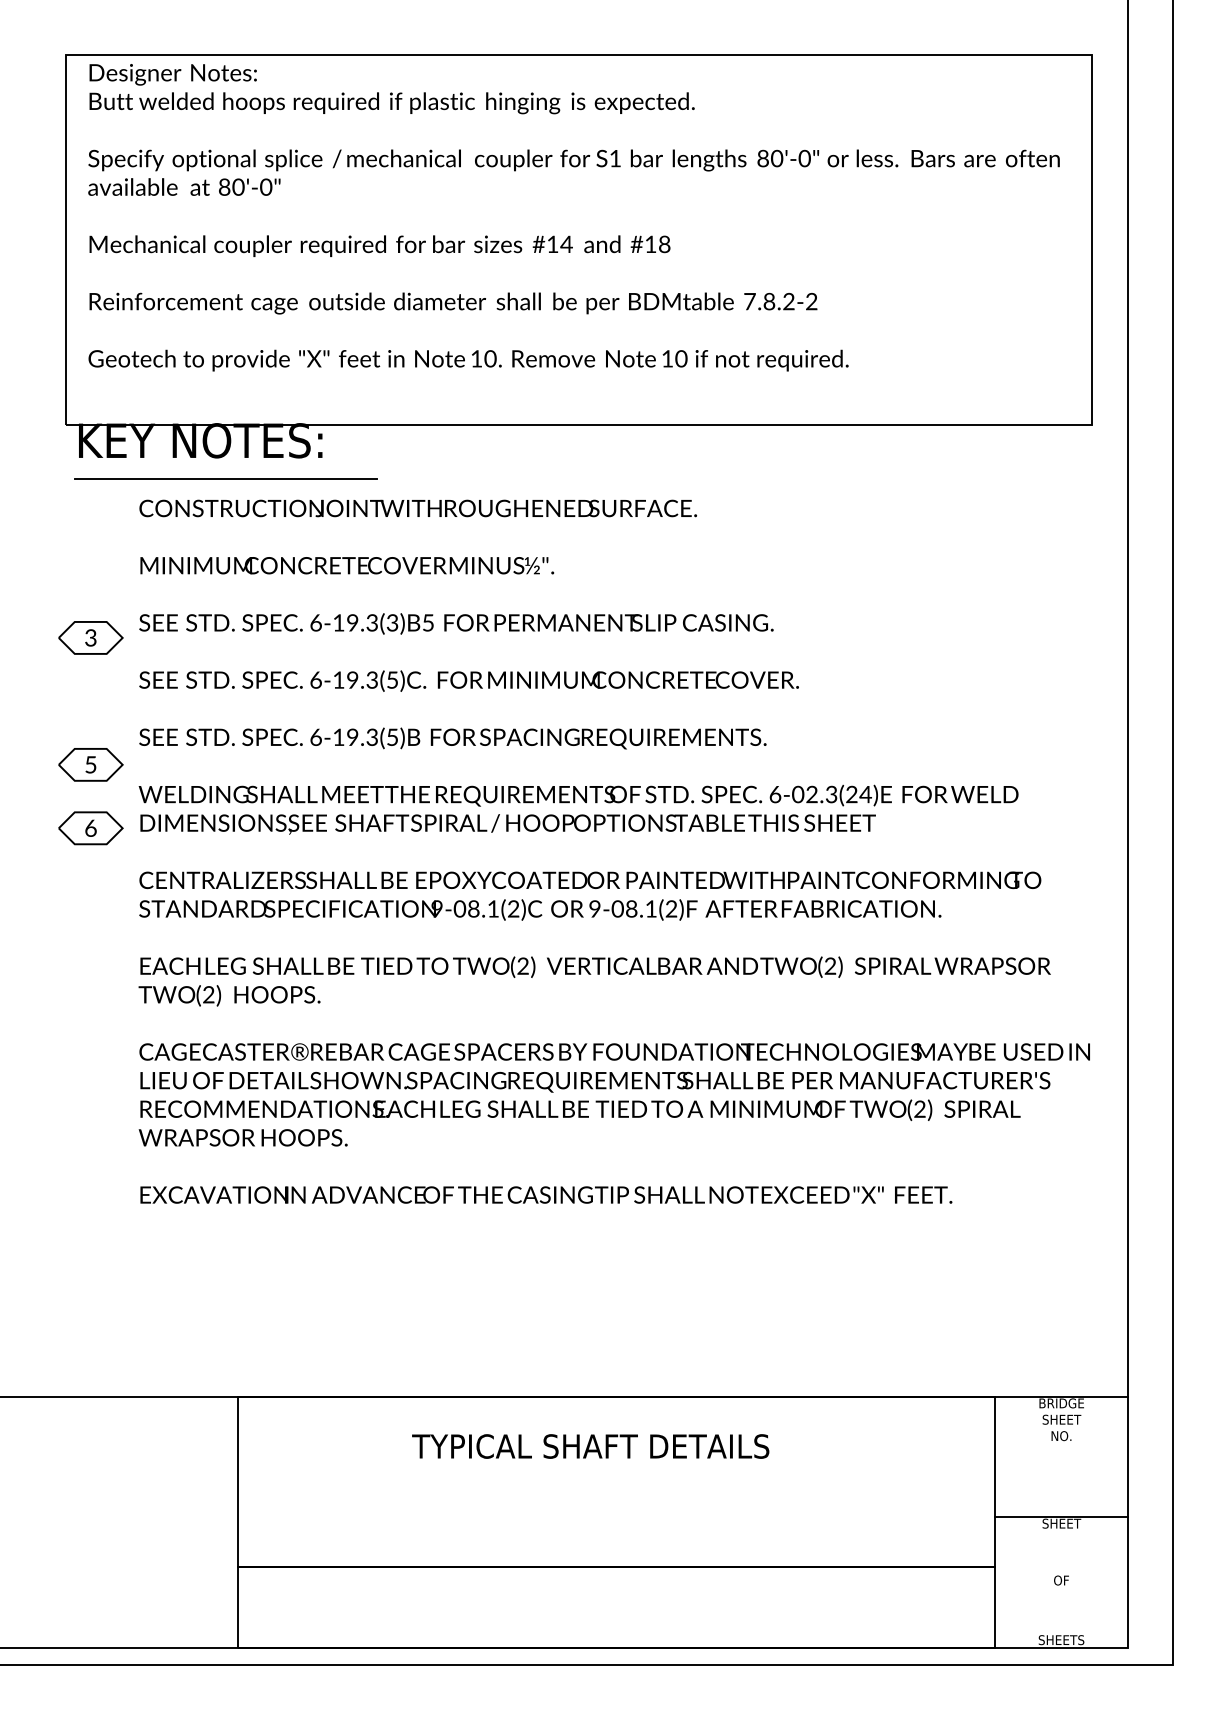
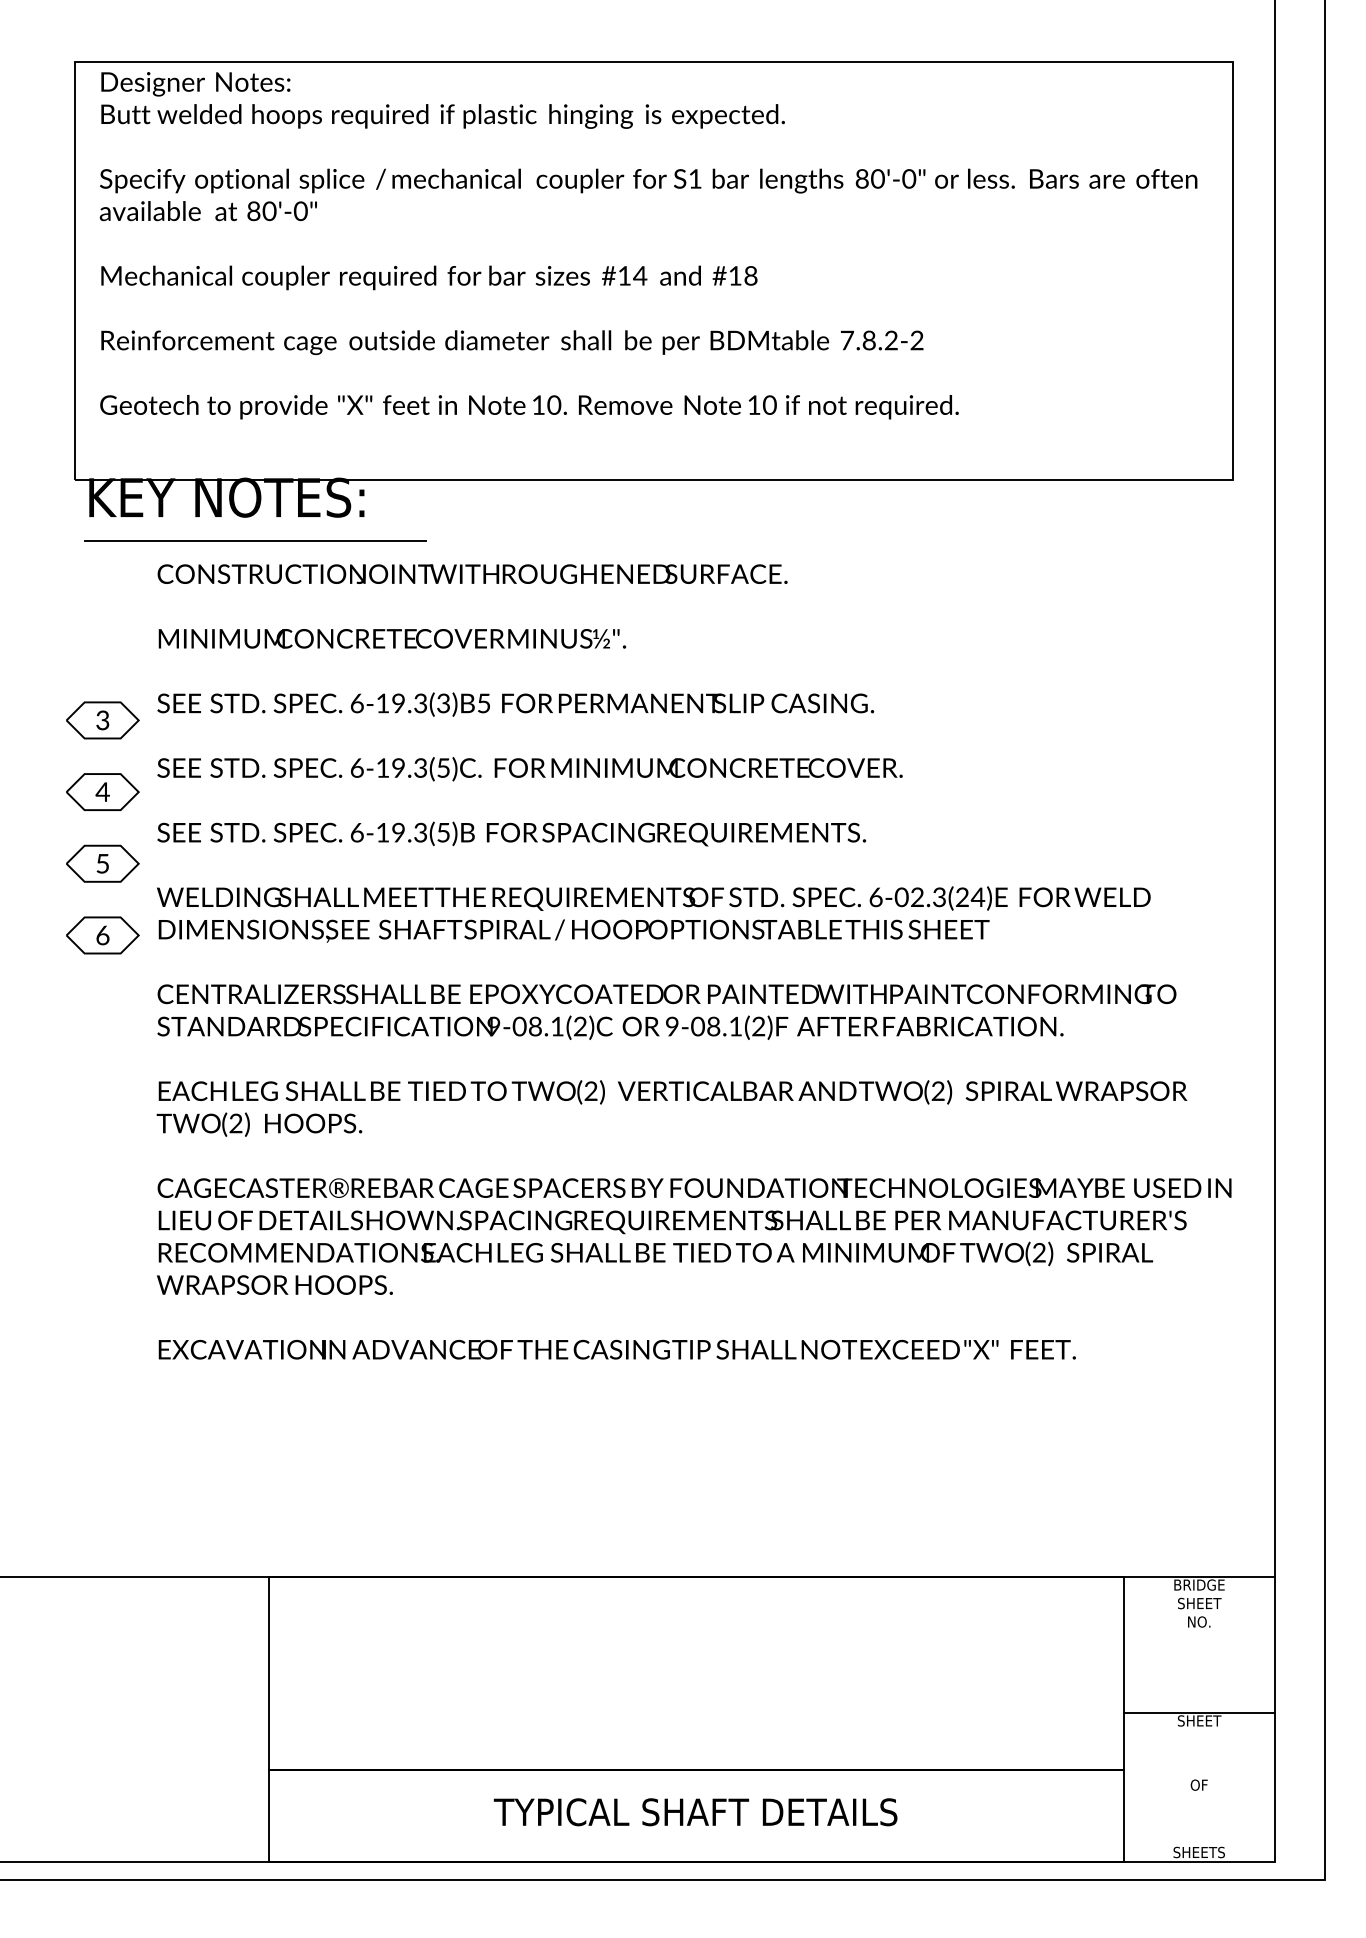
part: (90, 701) -> (102, 792), added
text: (590, 1446) -> (695, 1812), moved

